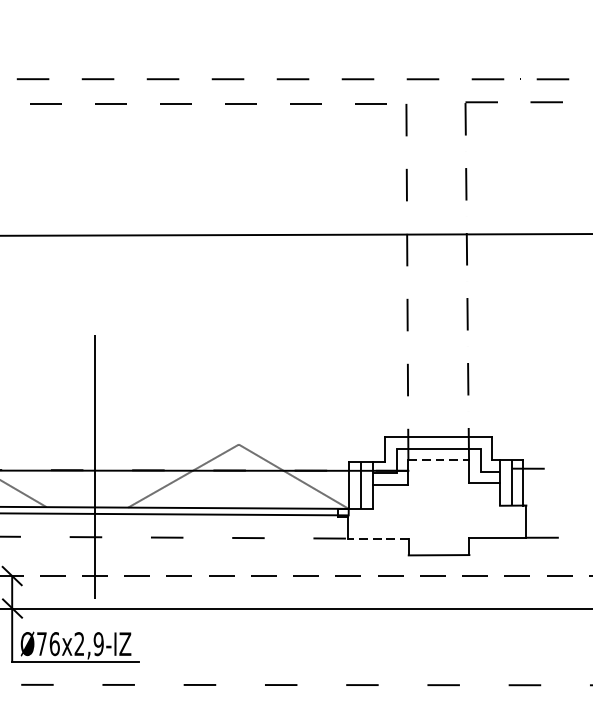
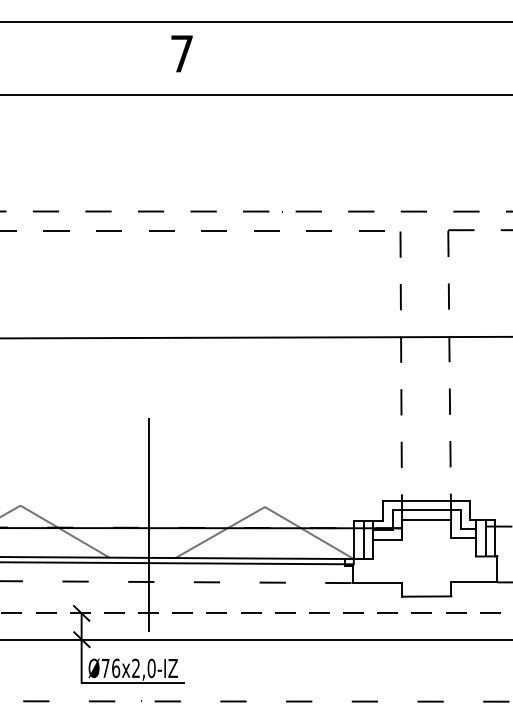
line: (438, 459) -> (426, 519), dashed -> solid
line: (378, 539) -> (377, 583), dashed -> solid
text: (98, 644) -> (151, 668), Ø76x2,9-IZ -> Ø76x2,0-IZ

